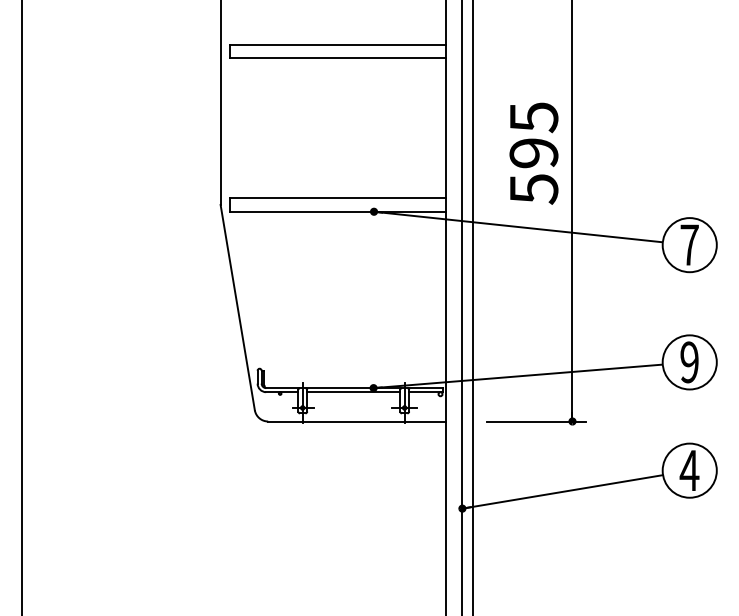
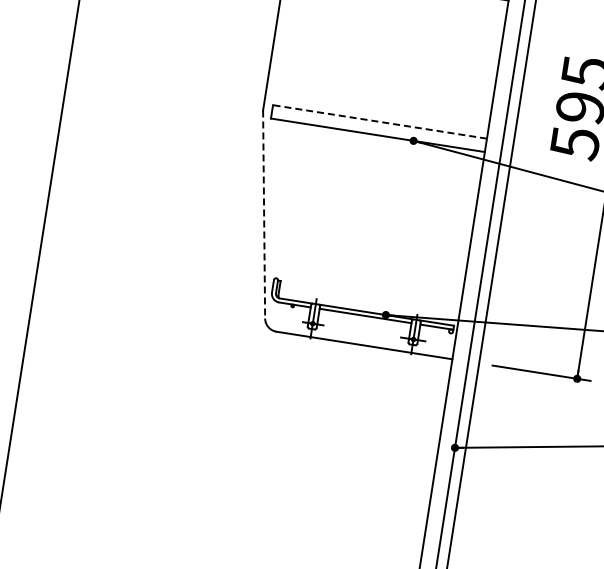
line: (337, 198) -> (379, 122), solid -> dashed
line: (237, 308) -> (263, 215), solid -> dashed

